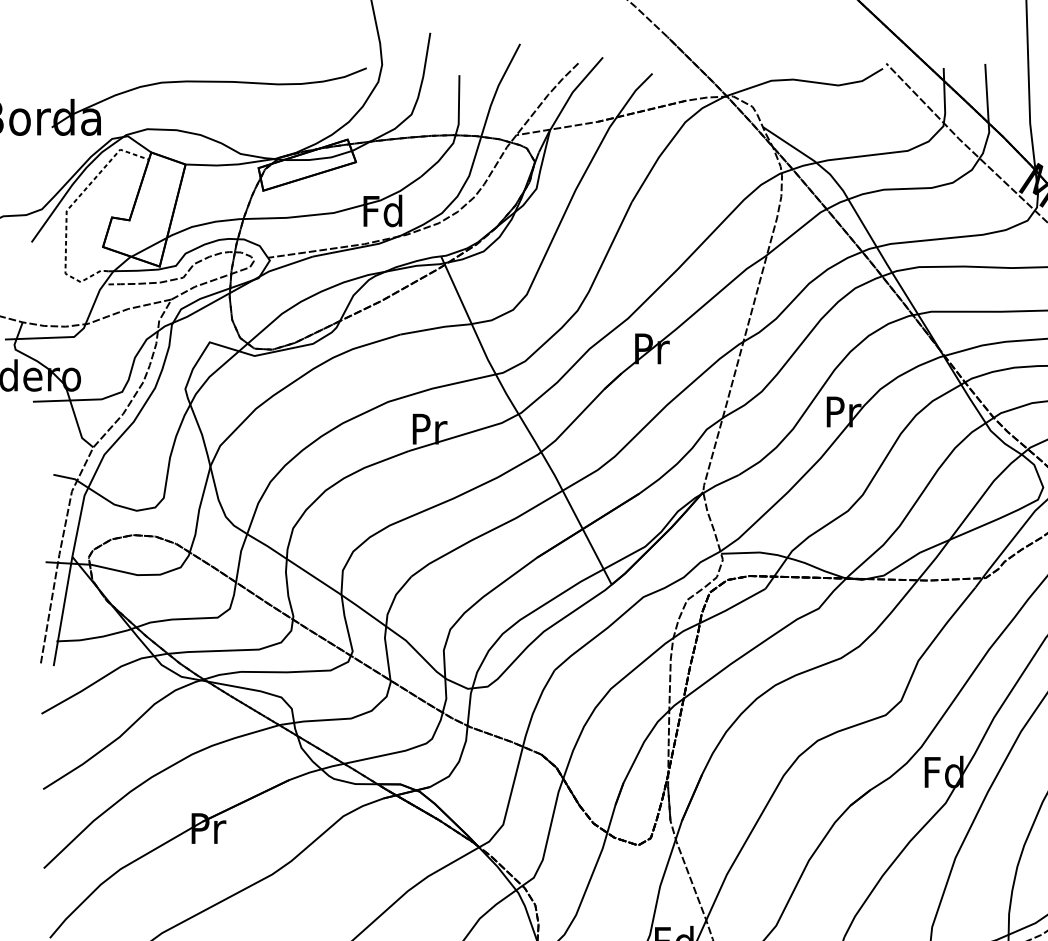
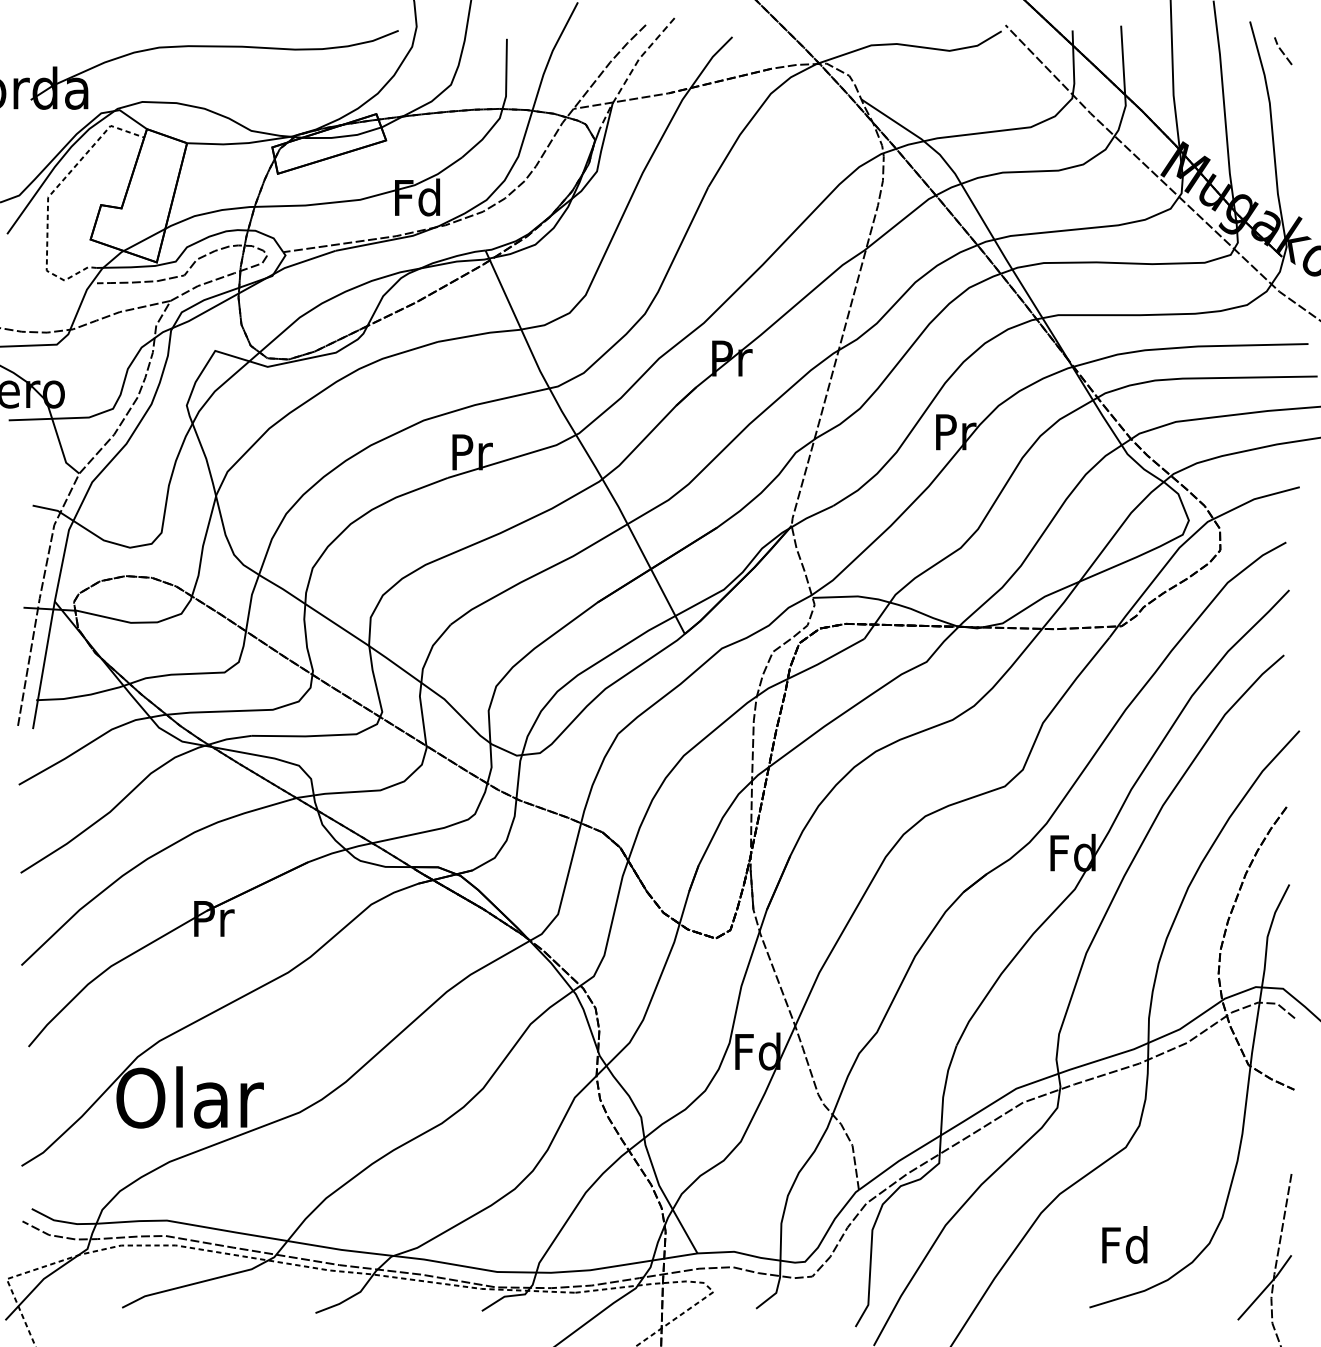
line: (566, 102) -> (632, 70), solid -> dashed

